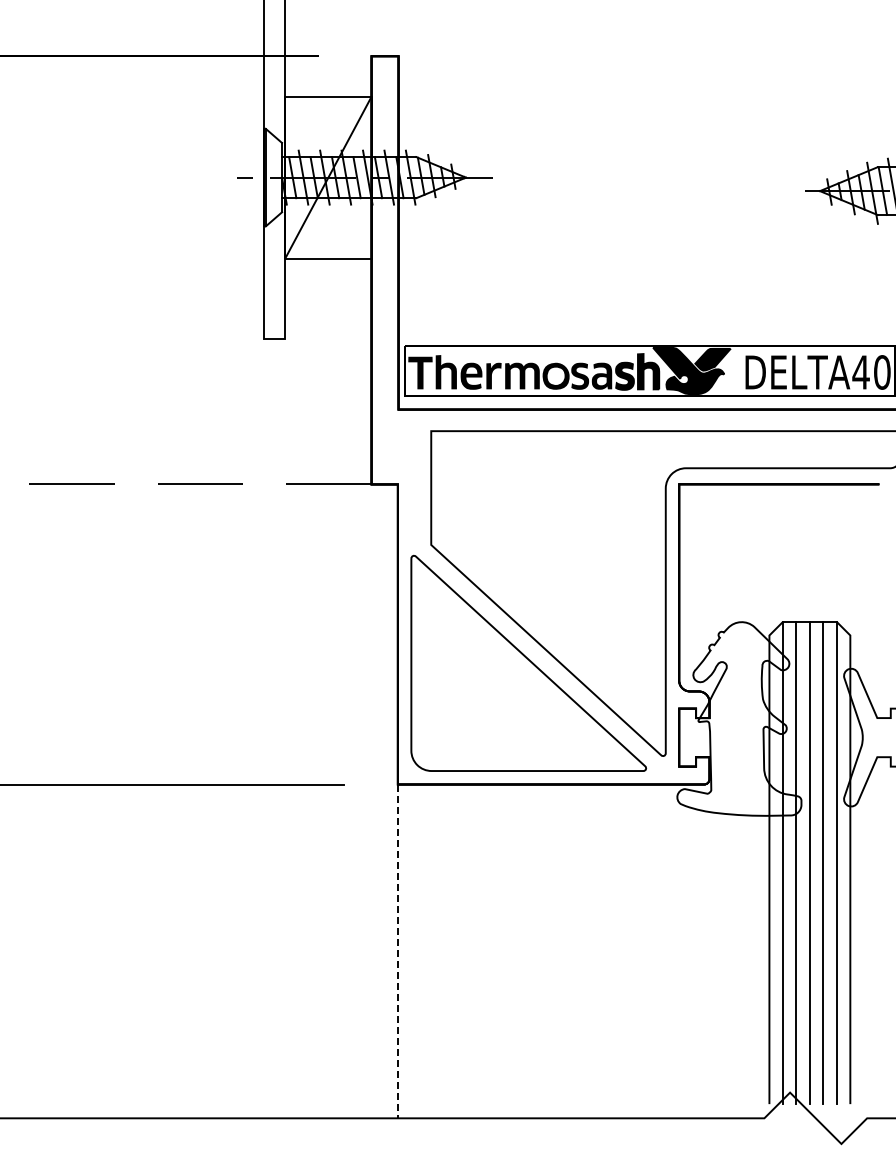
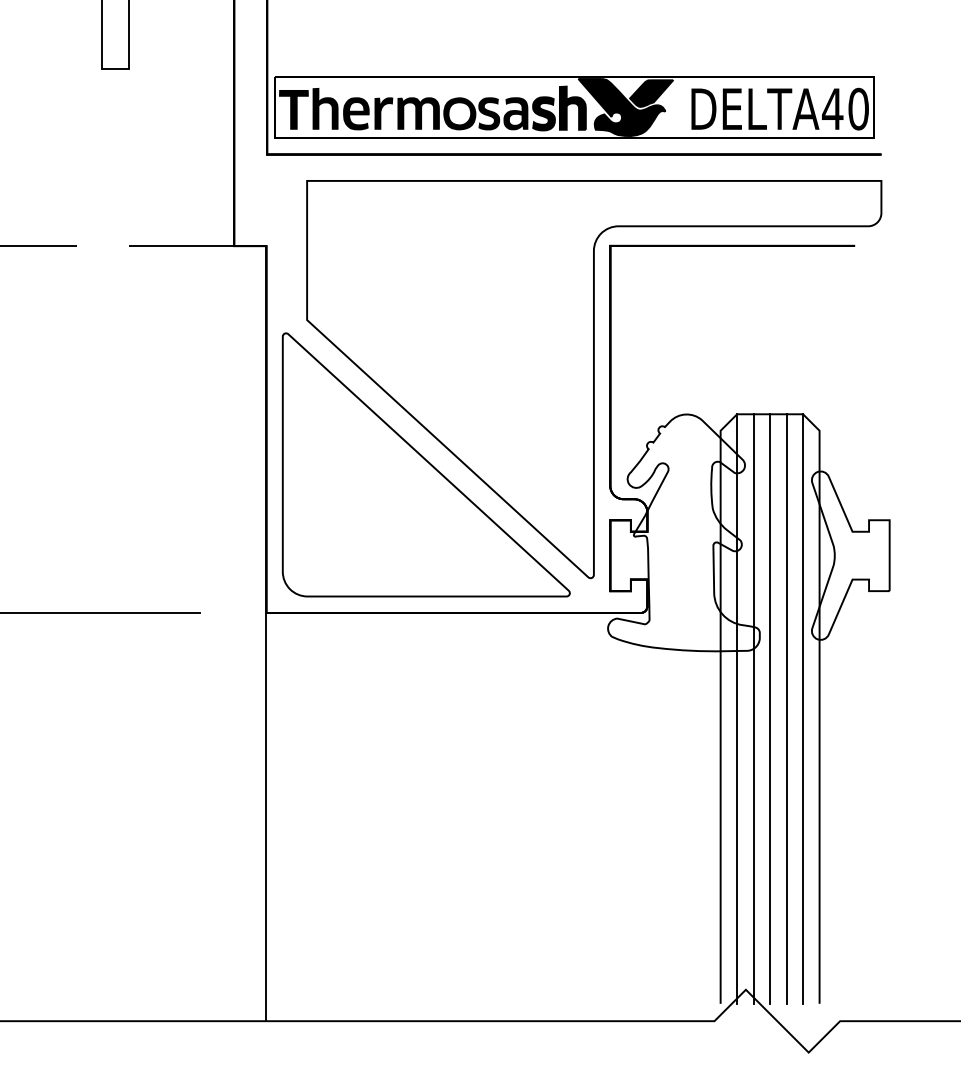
line: (397, 951) -> (265, 817), dashed -> solid

